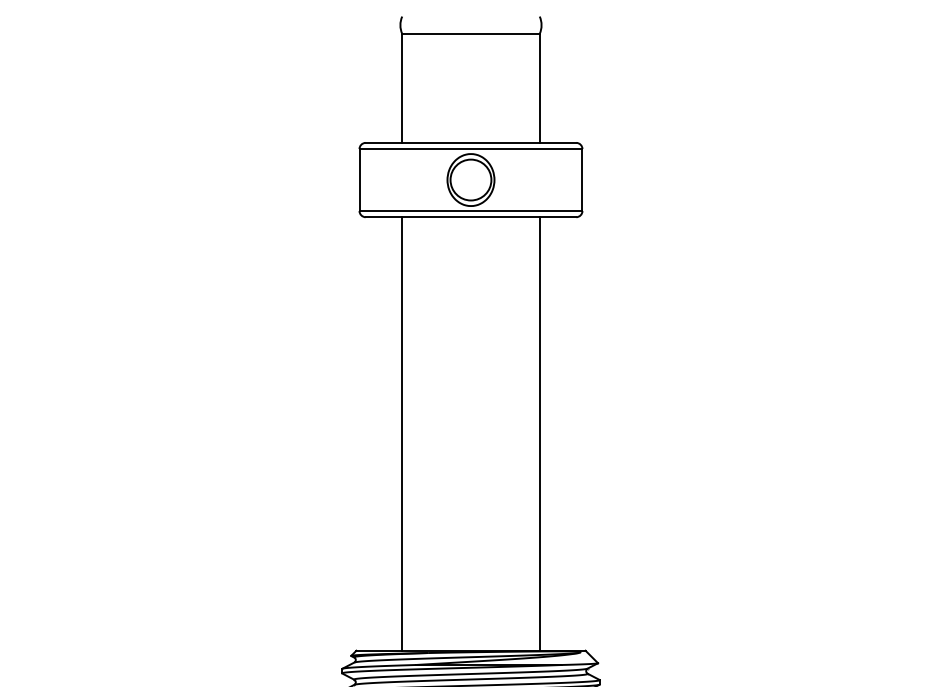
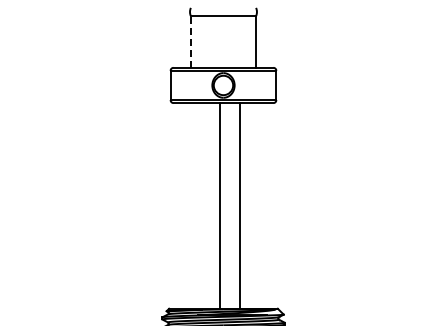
line: (401, 87) -> (190, 41), solid -> dashed
line: (401, 433) -> (219, 205), moved
line: (540, 433) -> (240, 205), moved

